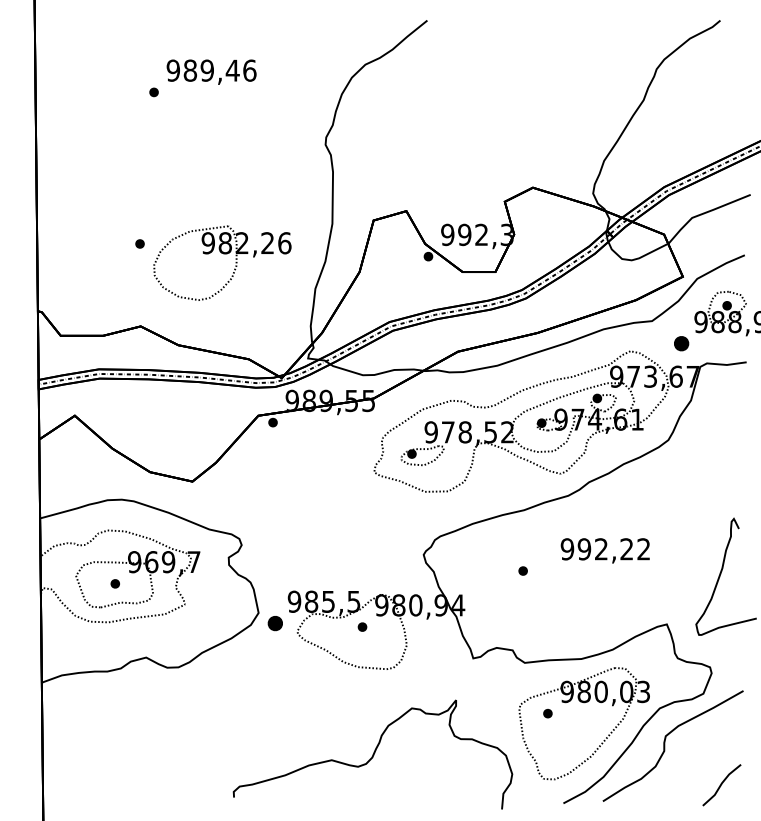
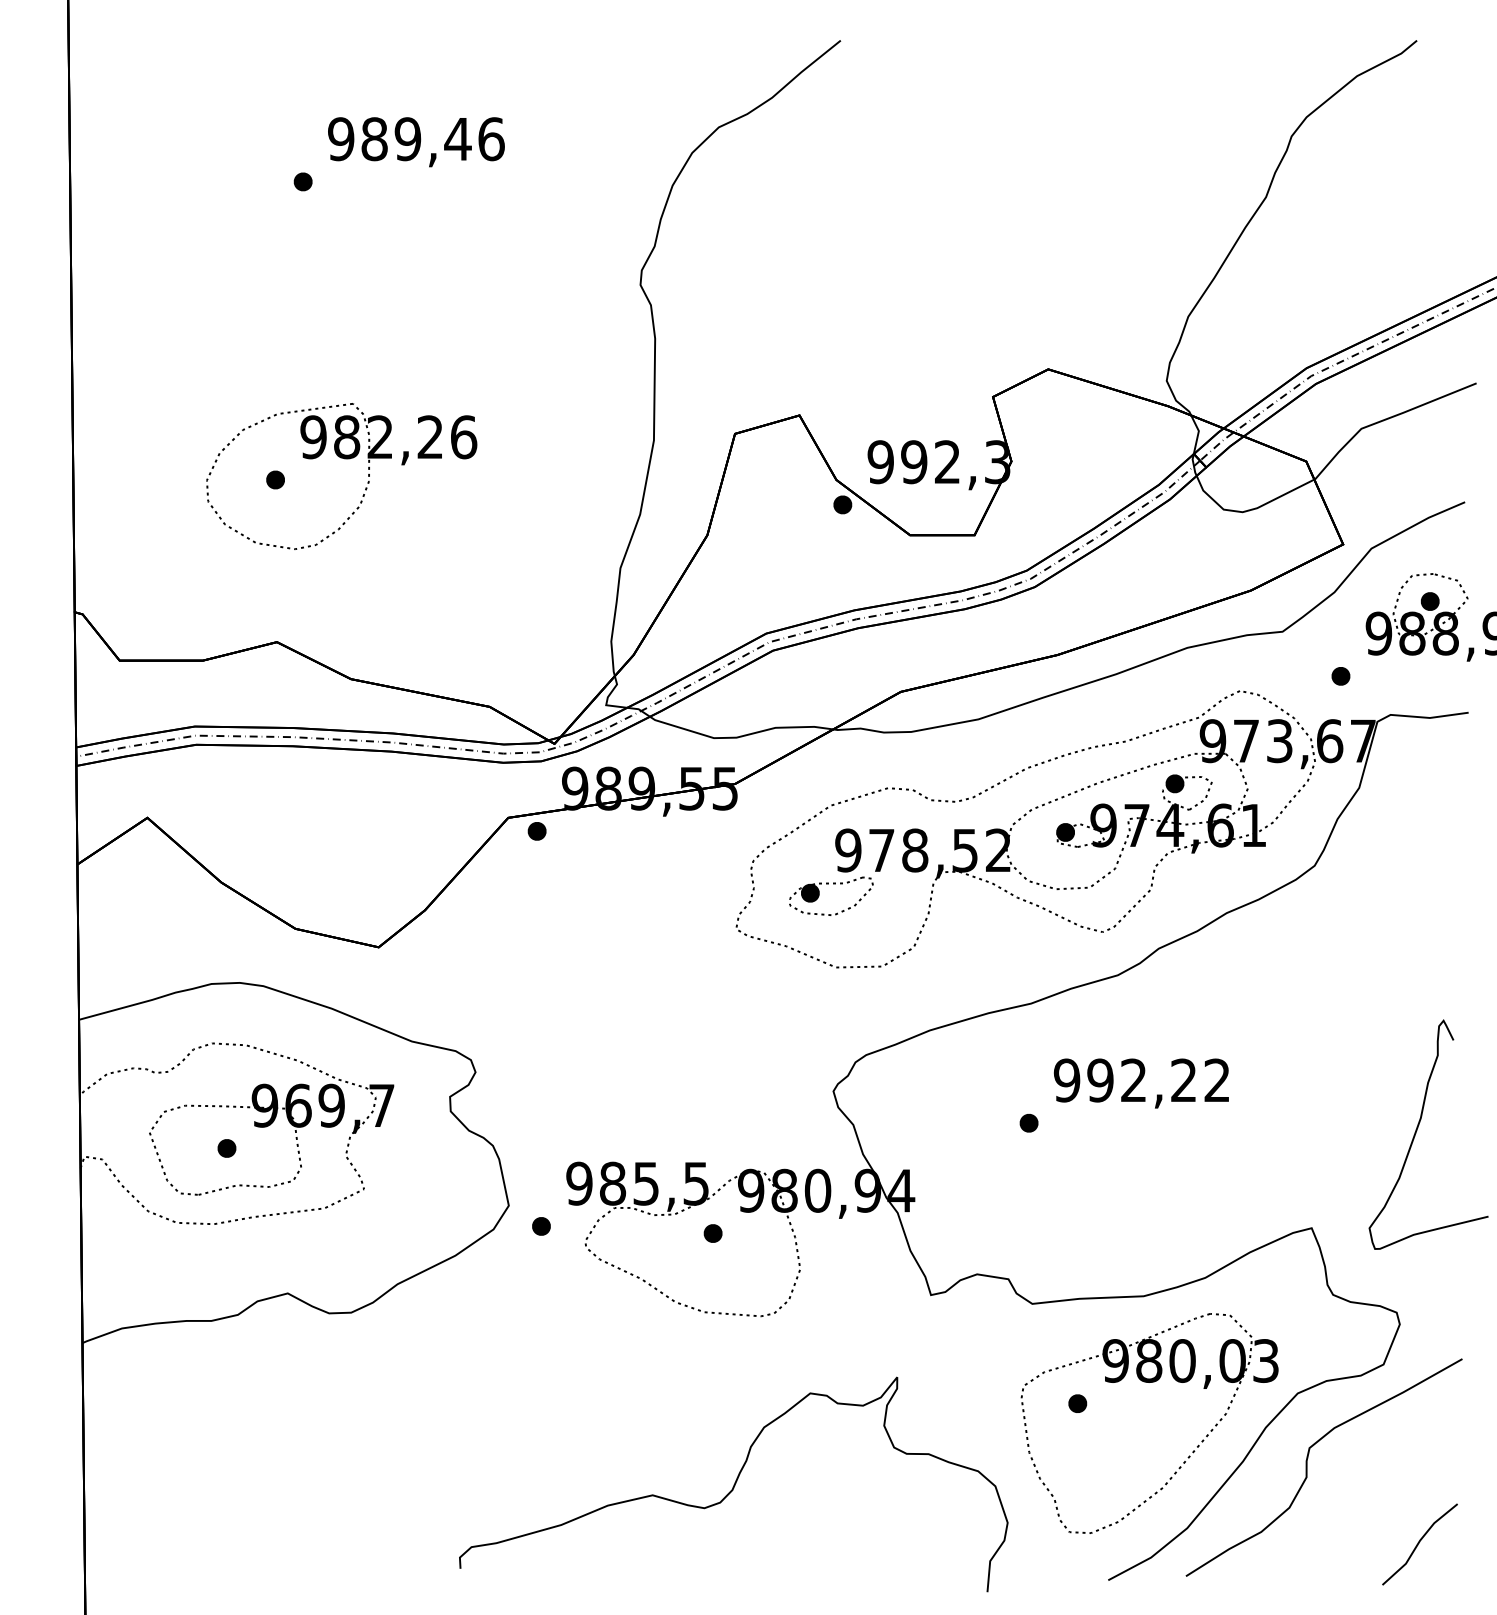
part: (223, 254) -> (343, 459), moved
part: (681, 343) -> (1340, 675), size x0.62
text: (604, 550) -> (1139, 1082), moved
part: (274, 623) -> (540, 1226), size x0.62

